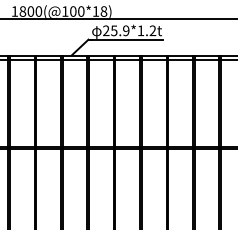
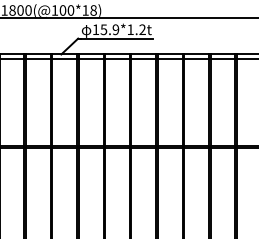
text: (105, 30) -> (95, 29), 25.9*1.2t -> 15.9*1.2t

